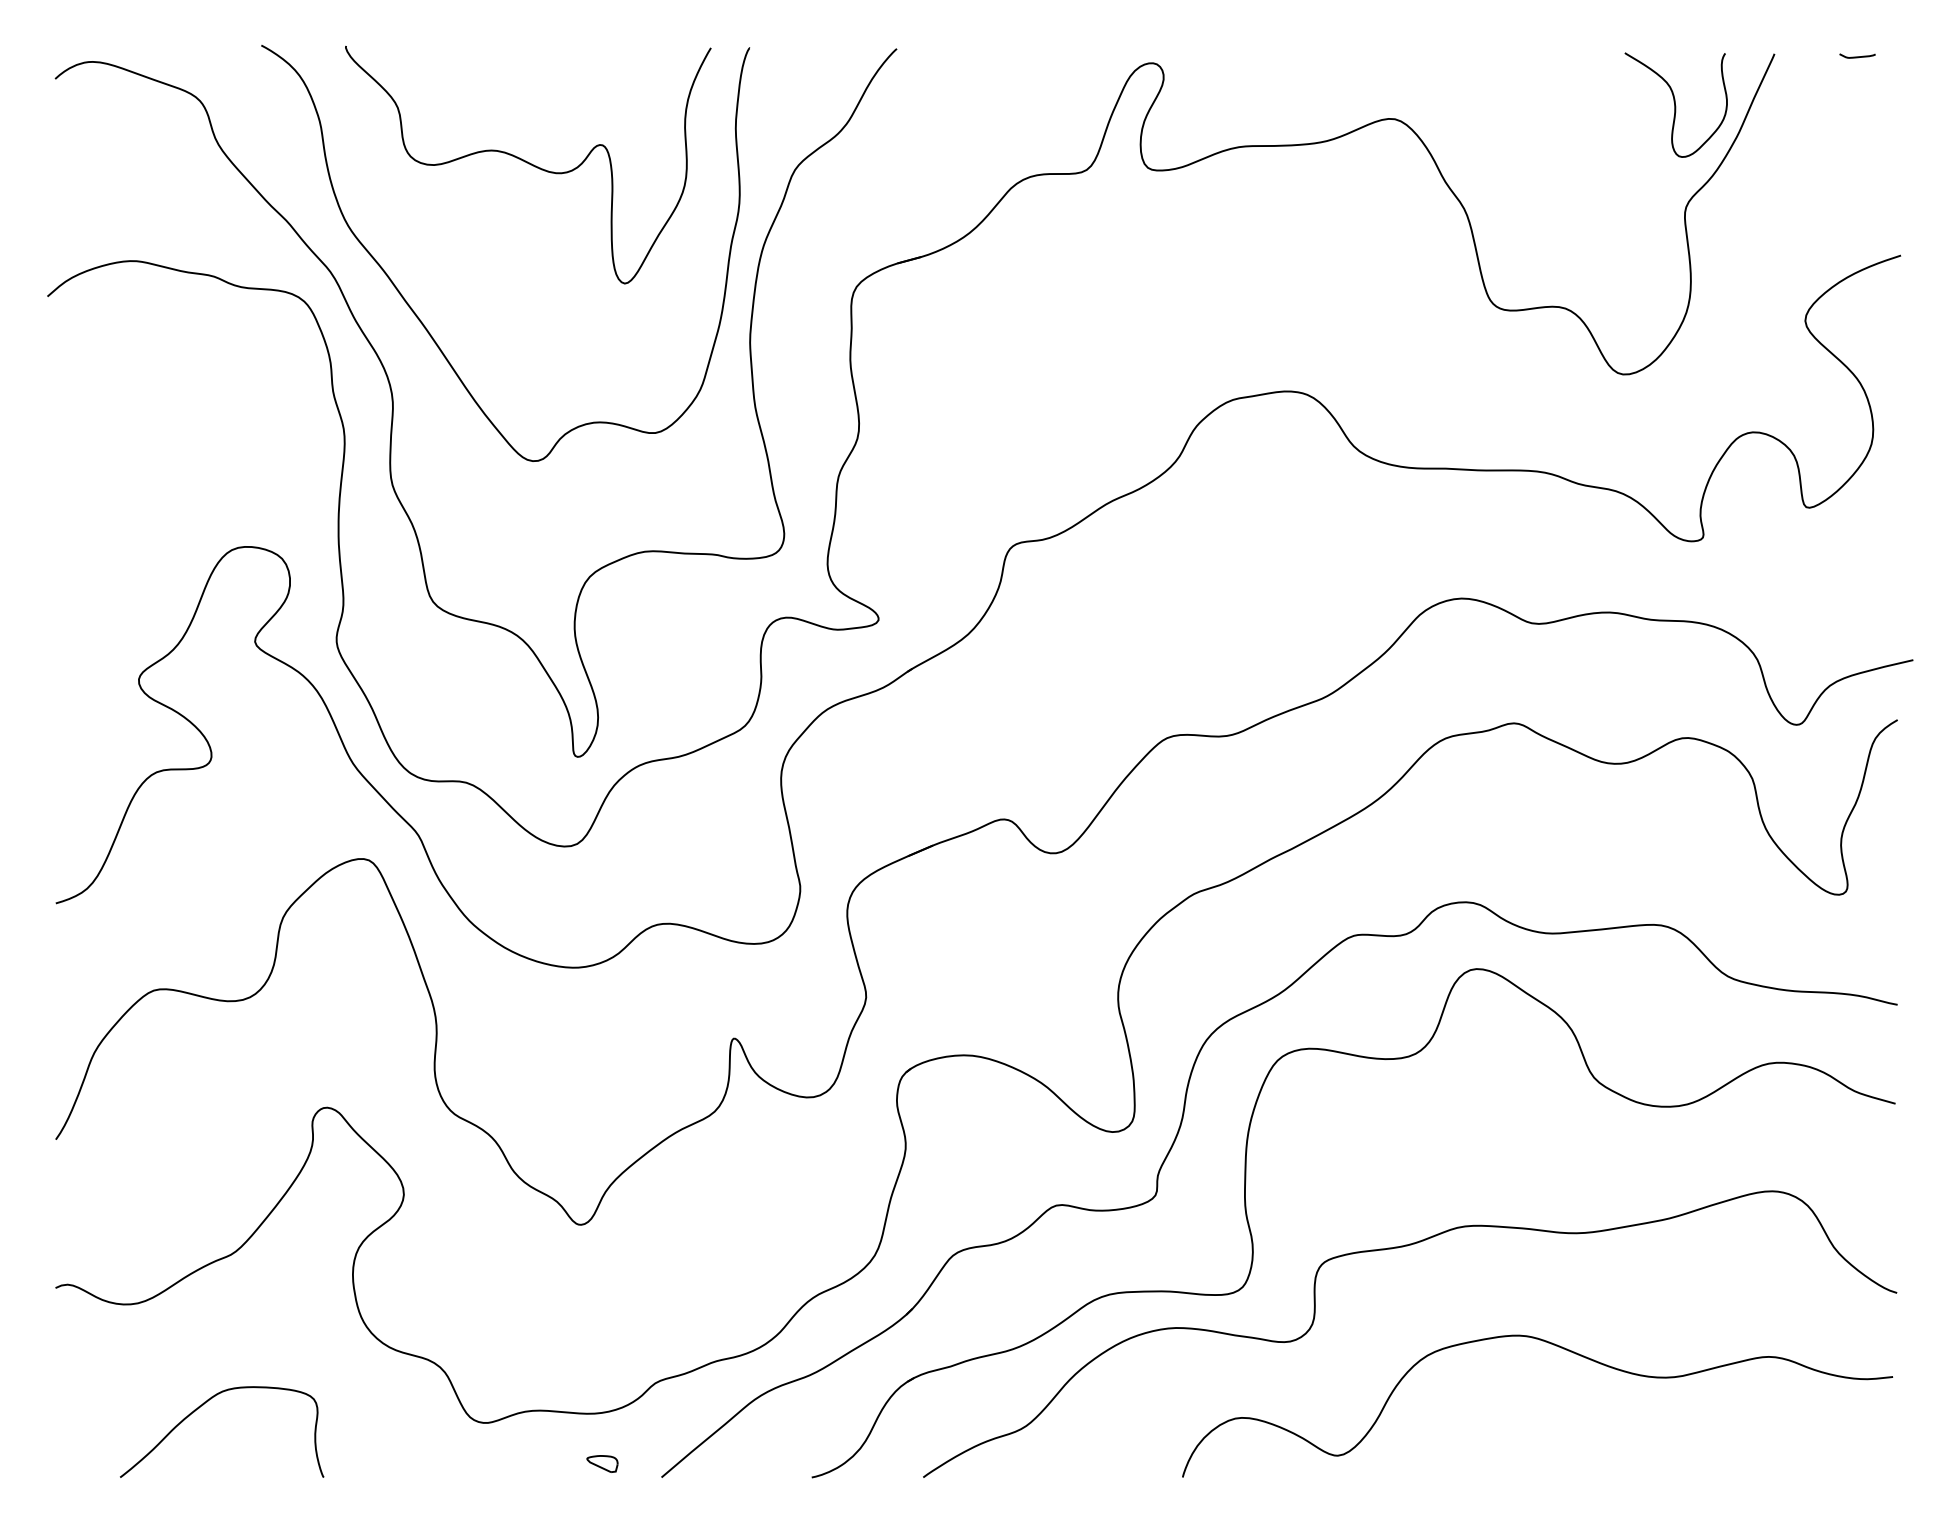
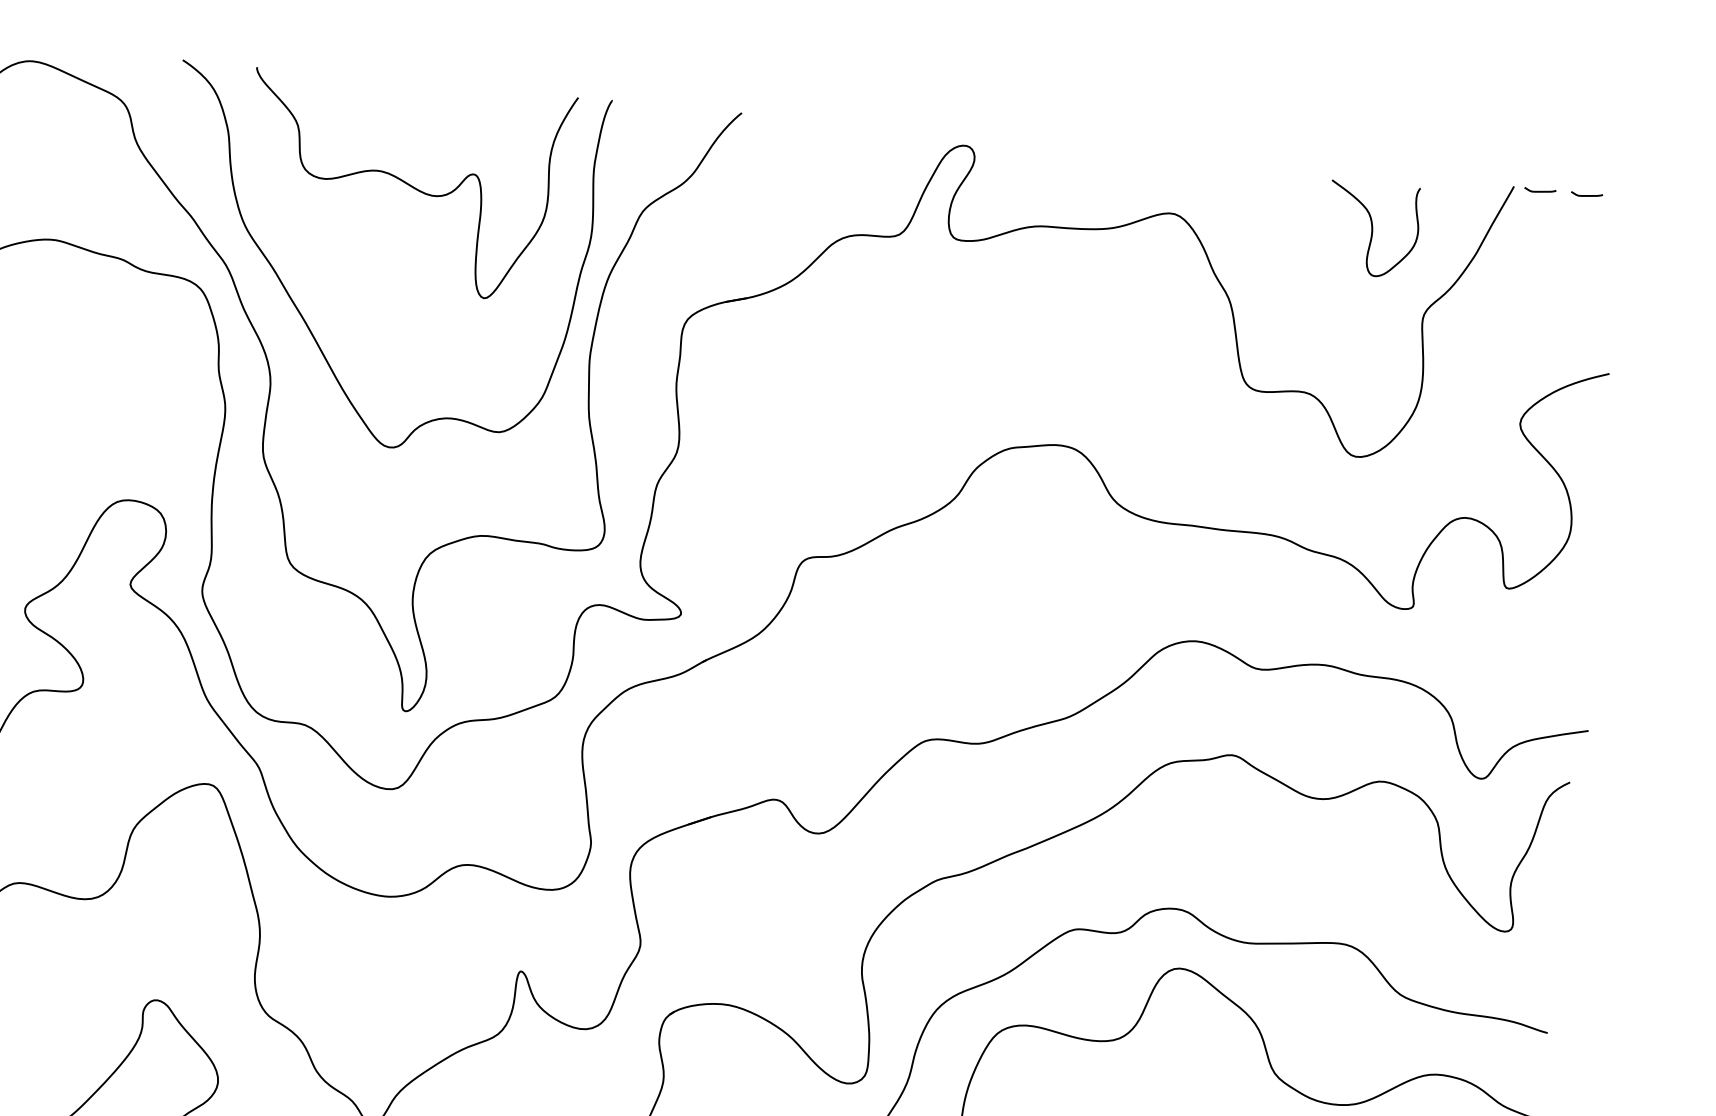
curve: (1804, 56) -> (1540, 191), added
curve: (1675, 104) -> (1372, 229), moved

